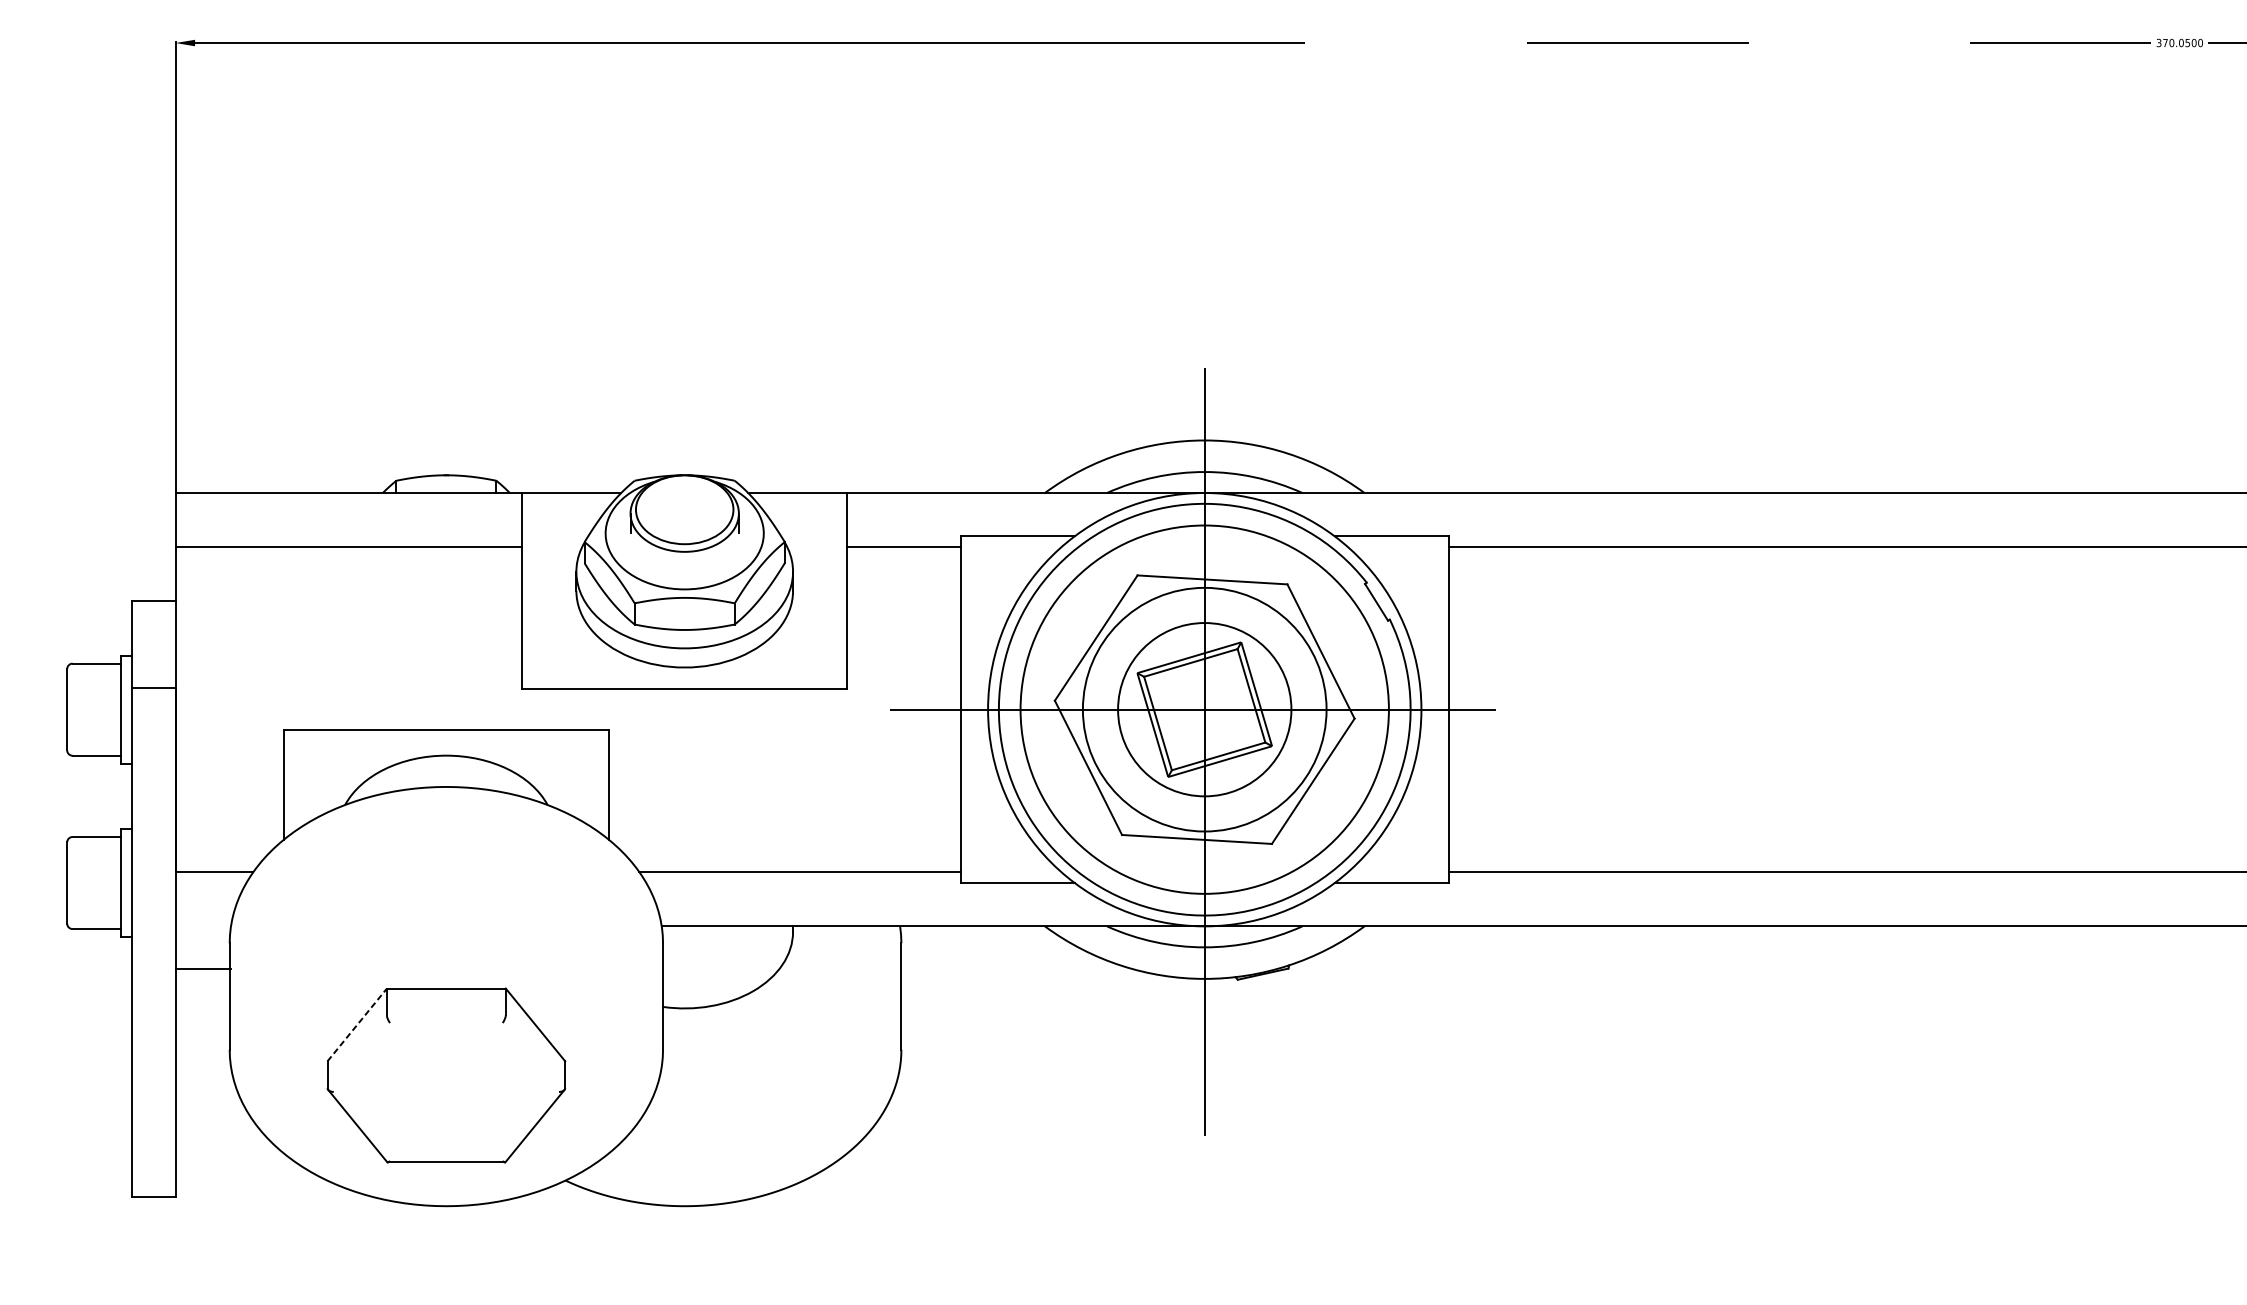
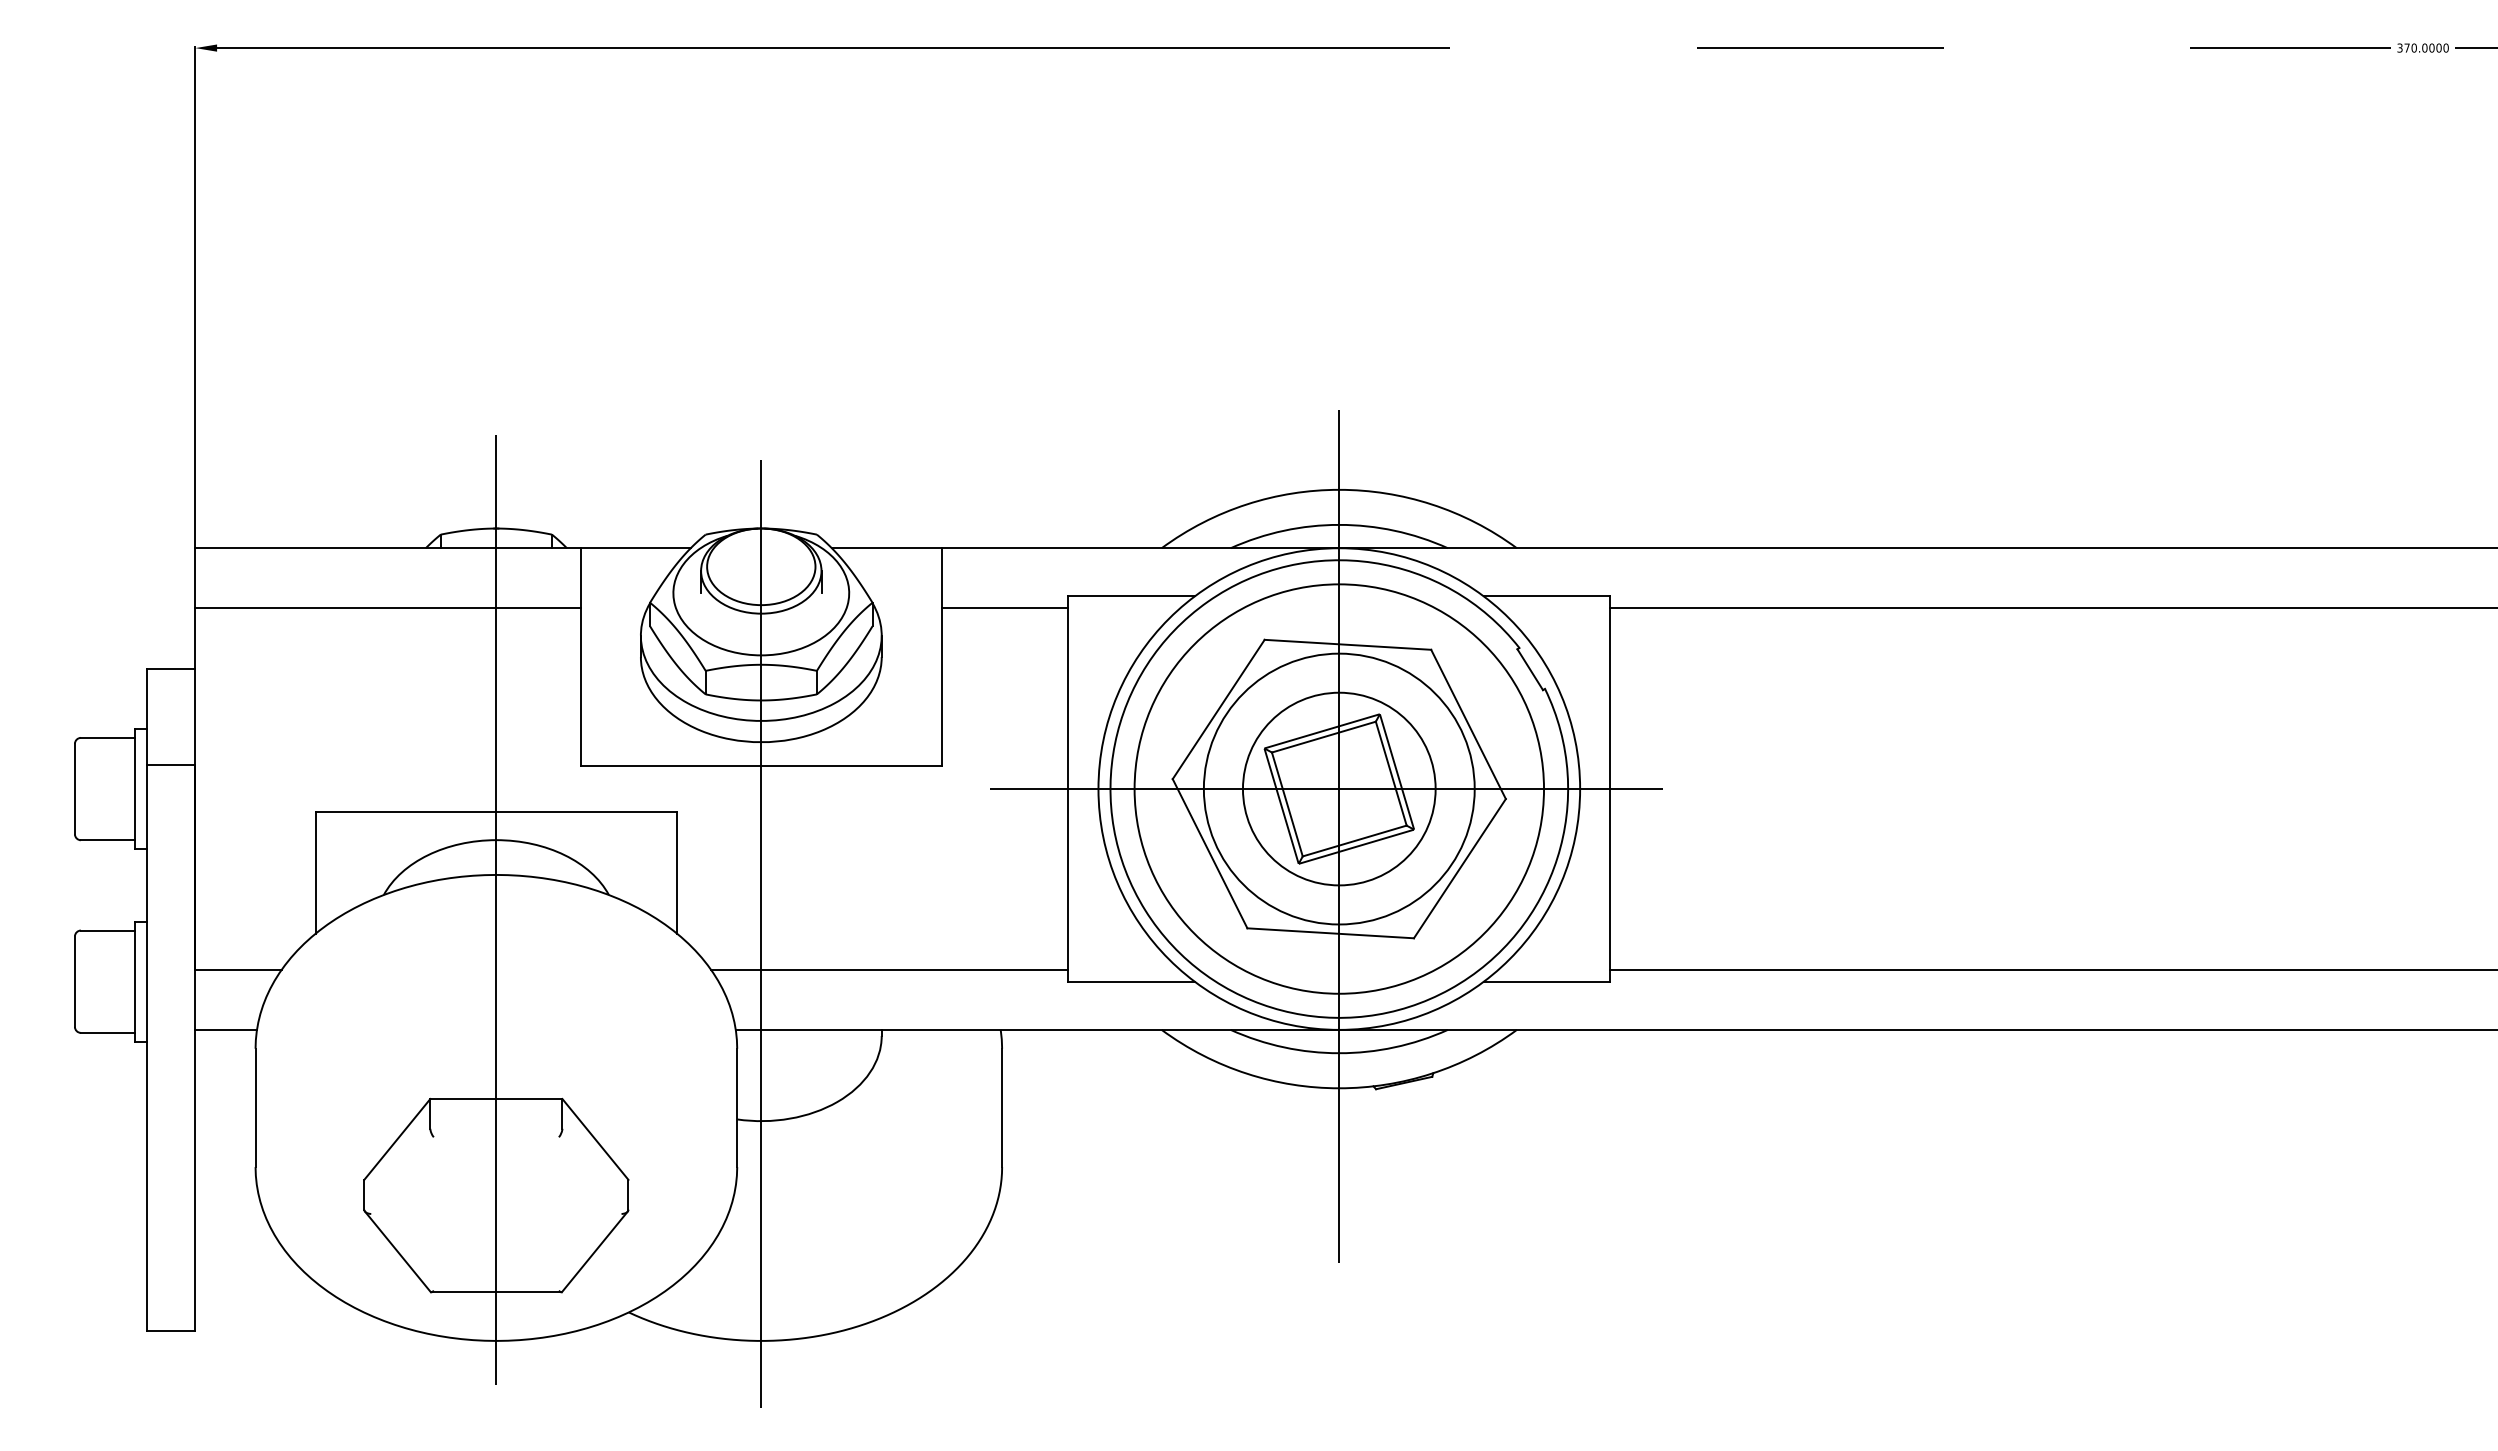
text: (2187, 42) -> (2431, 47), 370.0500 -> 370.0000
line: (446, 818) -> (496, 909), added
line: (684, 839) -> (761, 933), added
line: (202, 968) -> (225, 1029), moved
line: (357, 1024) -> (397, 1139), dashed -> solid

